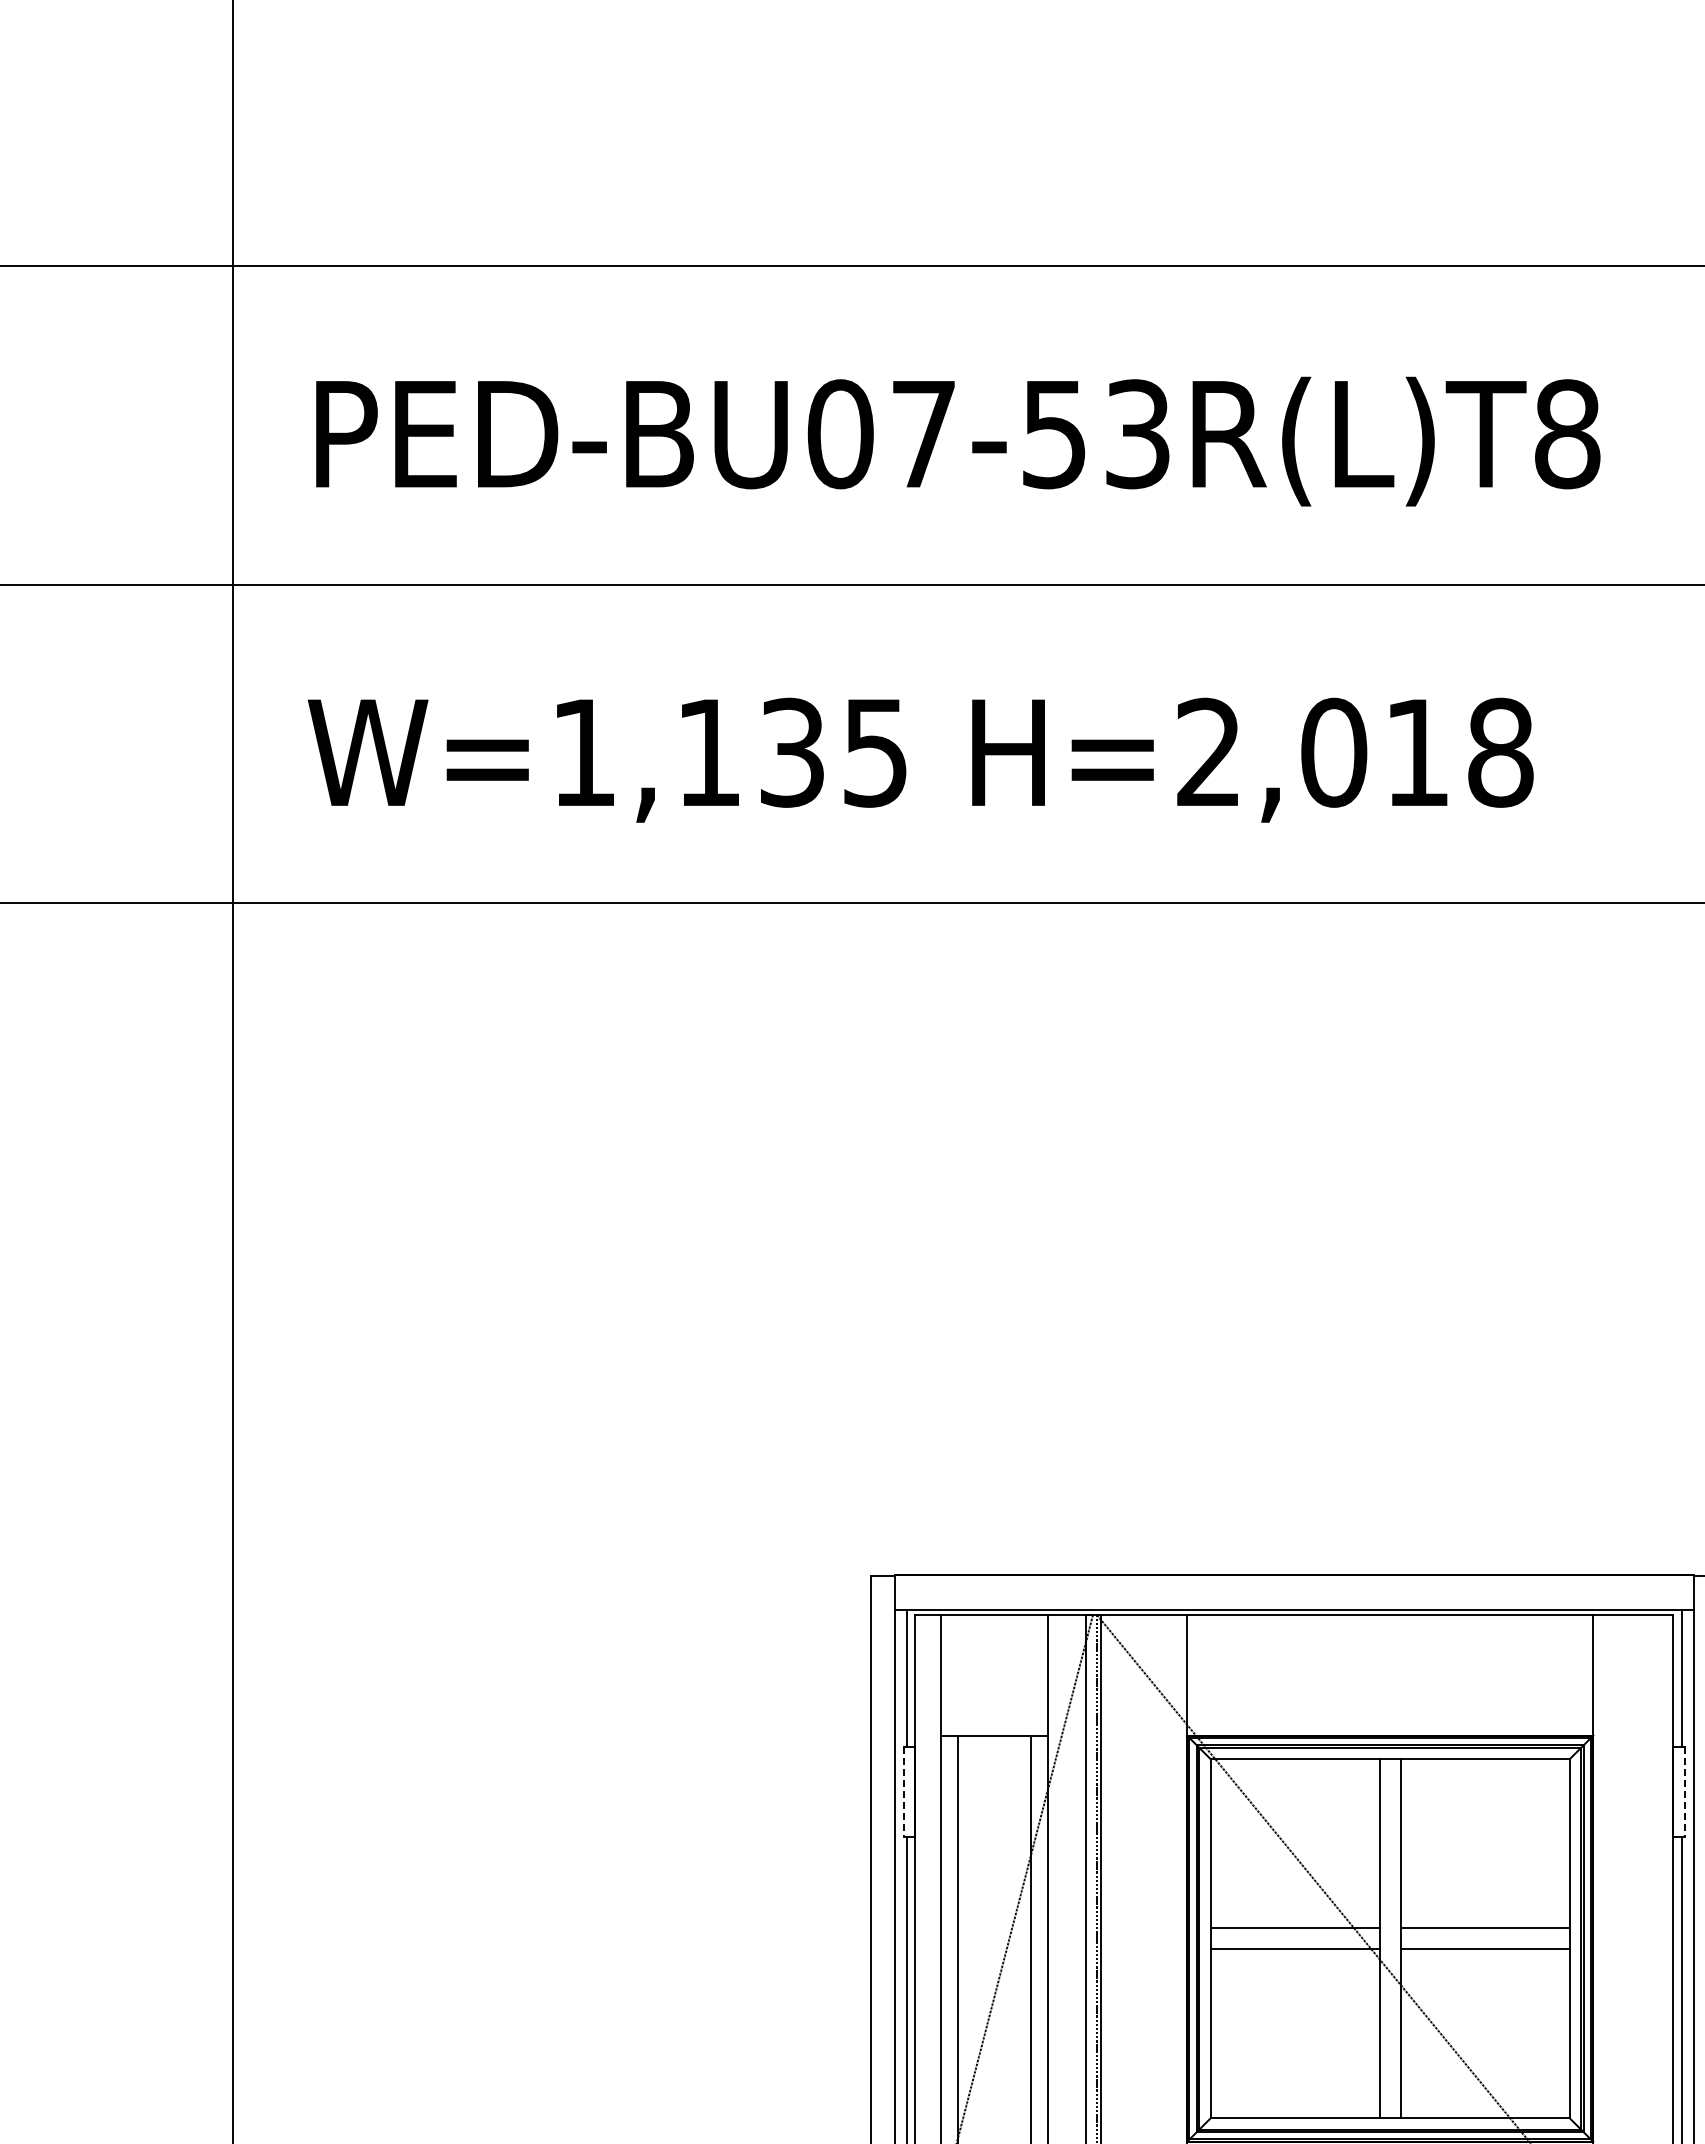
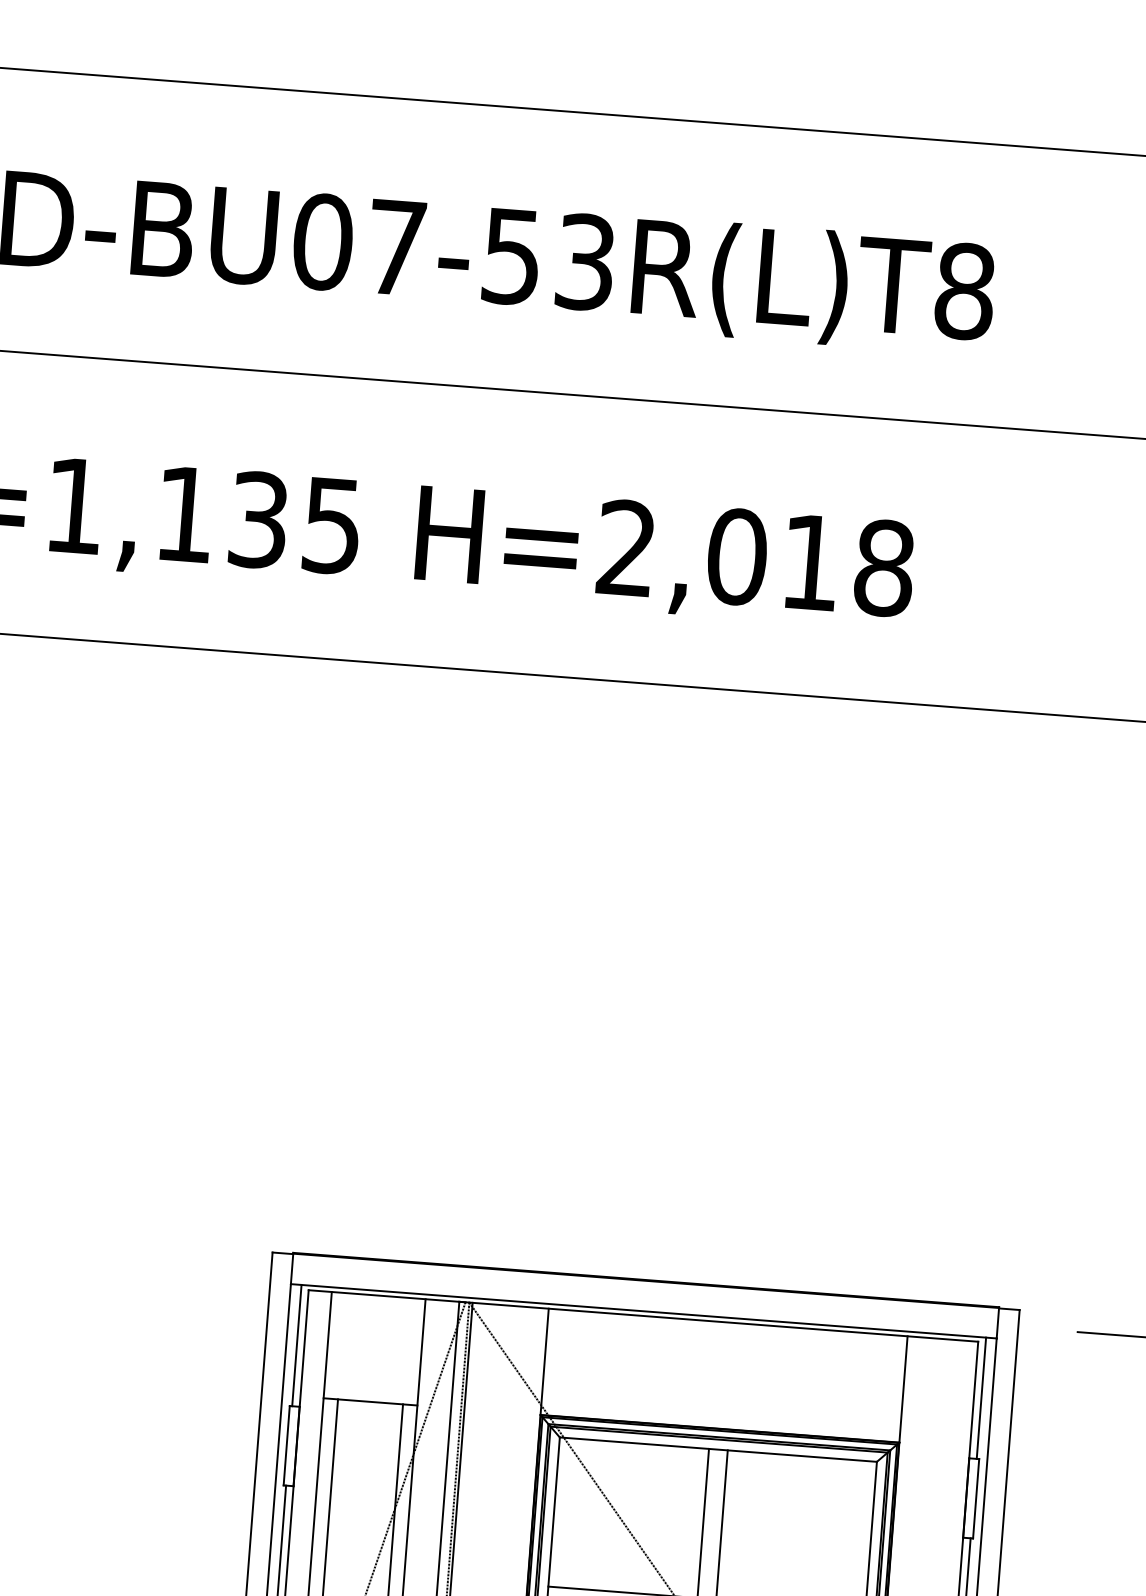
line: (904, 1792) -> (287, 1446), dashed -> solid
line: (1684, 1792) -> (976, 1499), dashed -> solid

